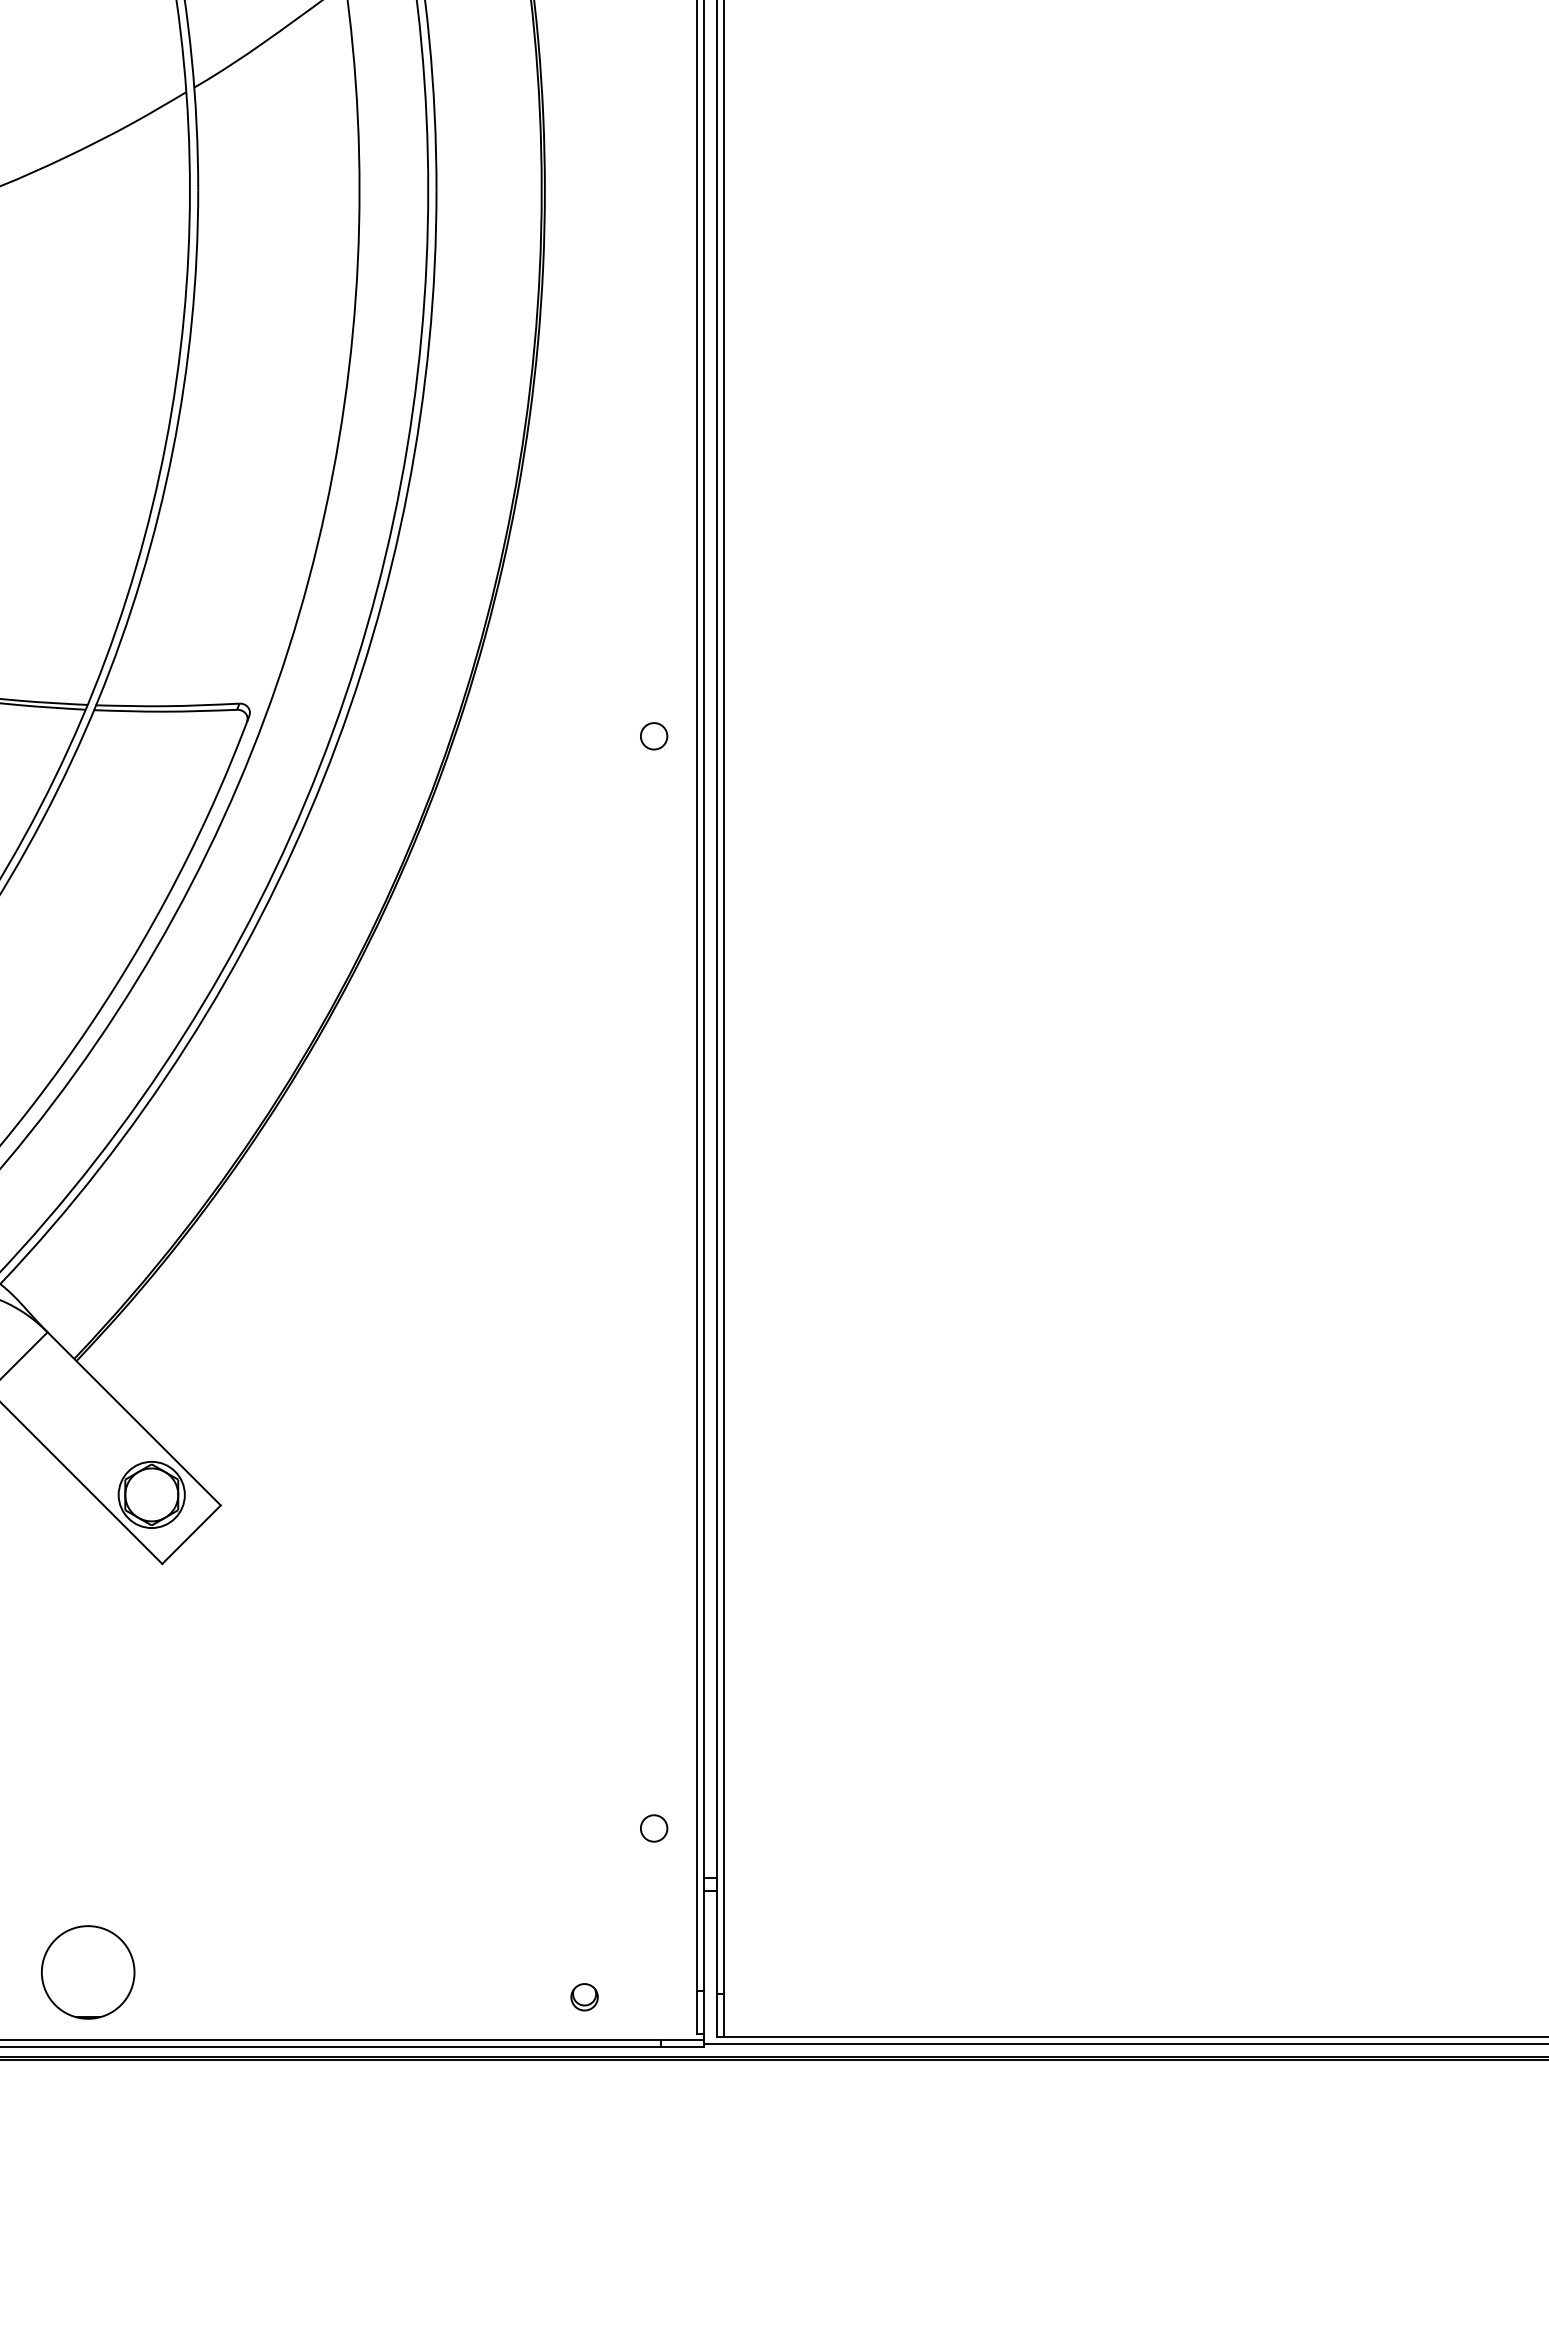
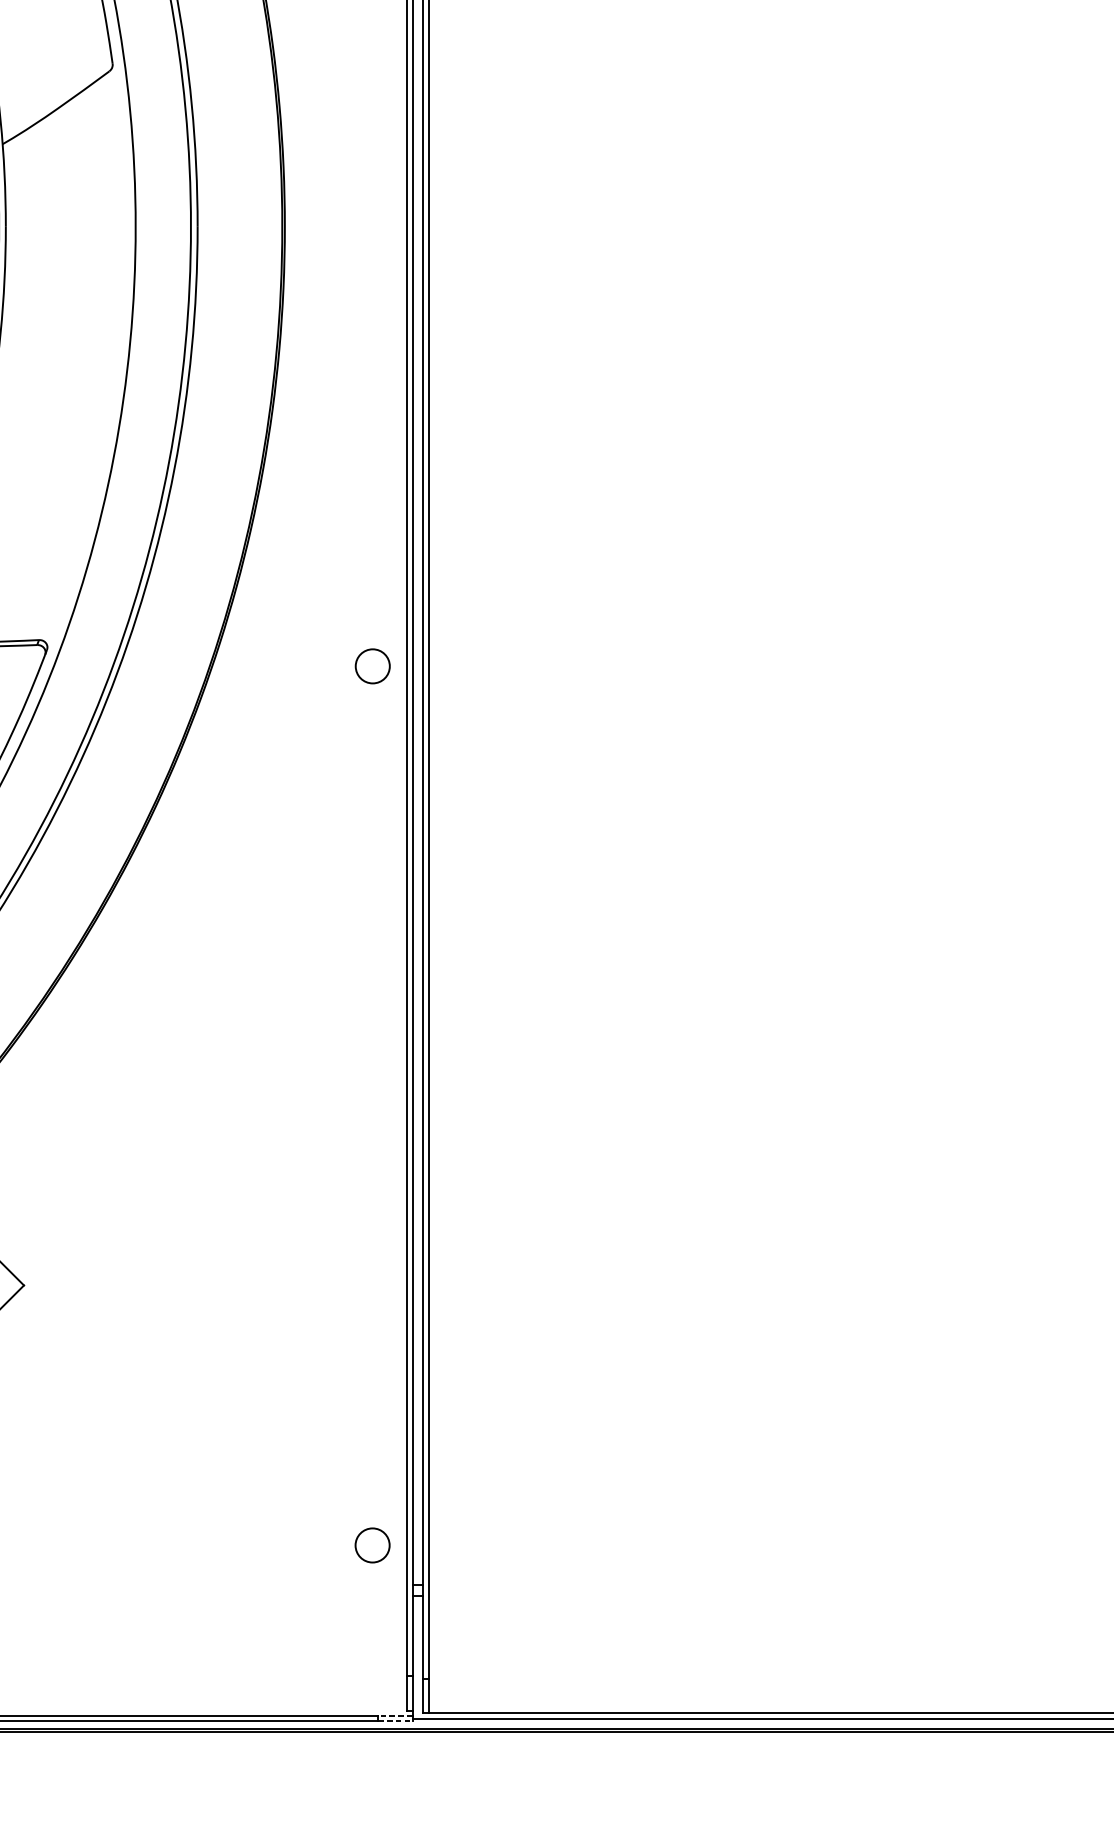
circle: (653, 736) -> (372, 666), size x1.6
circle: (654, 1828) -> (373, 1545), size x1.6
part: (584, 1997) -> (316, 1681), removed
line: (682, 2040) -> (395, 1716), solid -> dashed
line: (682, 2046) -> (395, 1720), solid -> dashed

